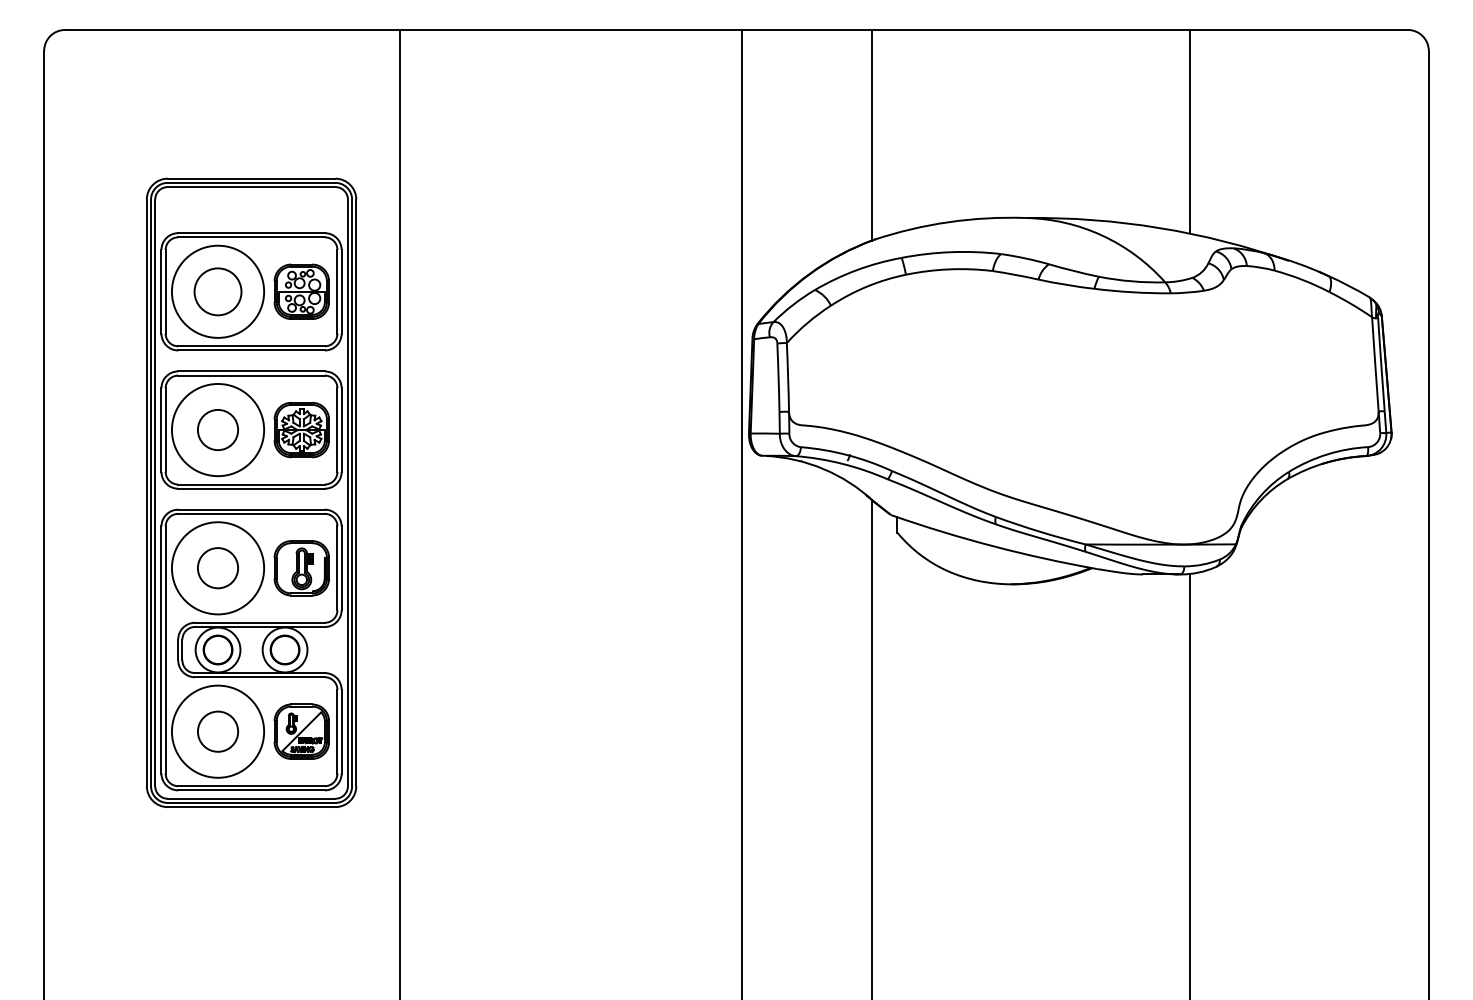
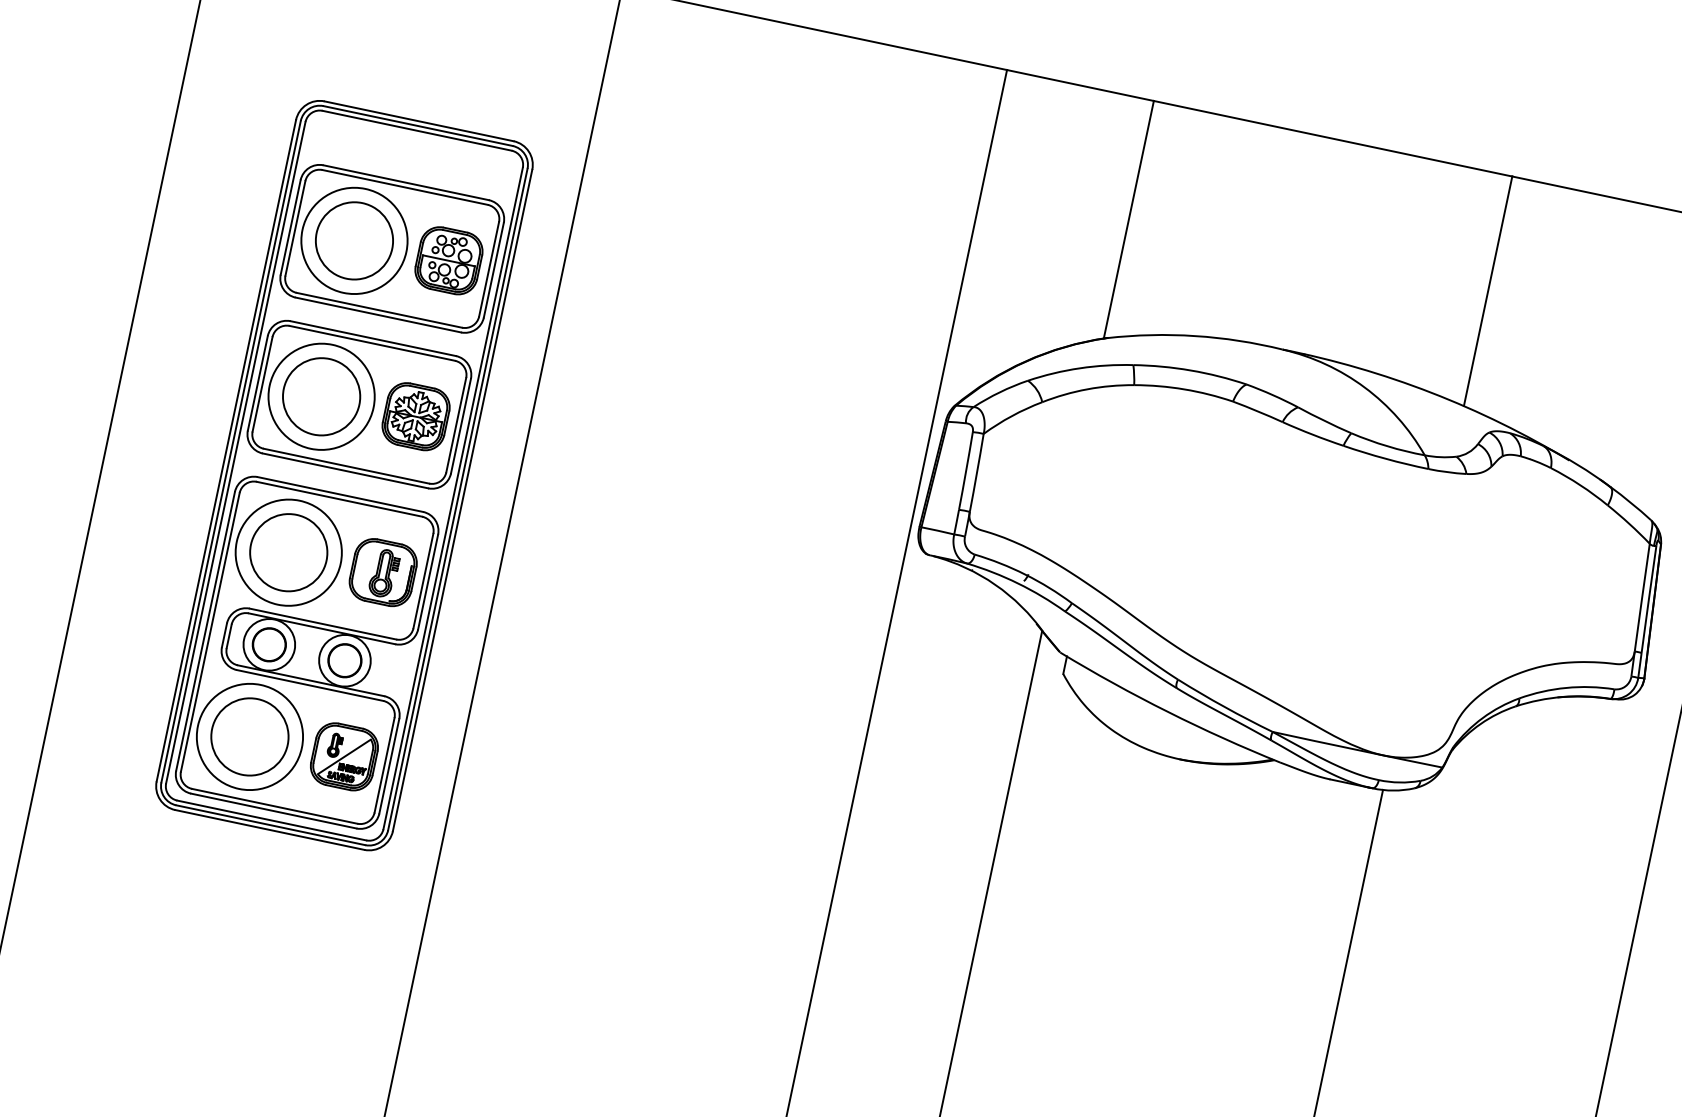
circle: (217, 291) -> (353, 240), size x1.43
circle: (217, 429) -> (321, 396), size x1.67
circle: (217, 567) -> (288, 551), size x1.67
circle: (217, 731) -> (249, 736), size x1.67

